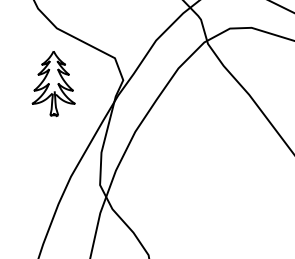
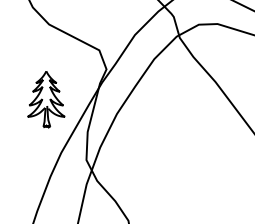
part: (53, 83) -> (46, 99), moved

